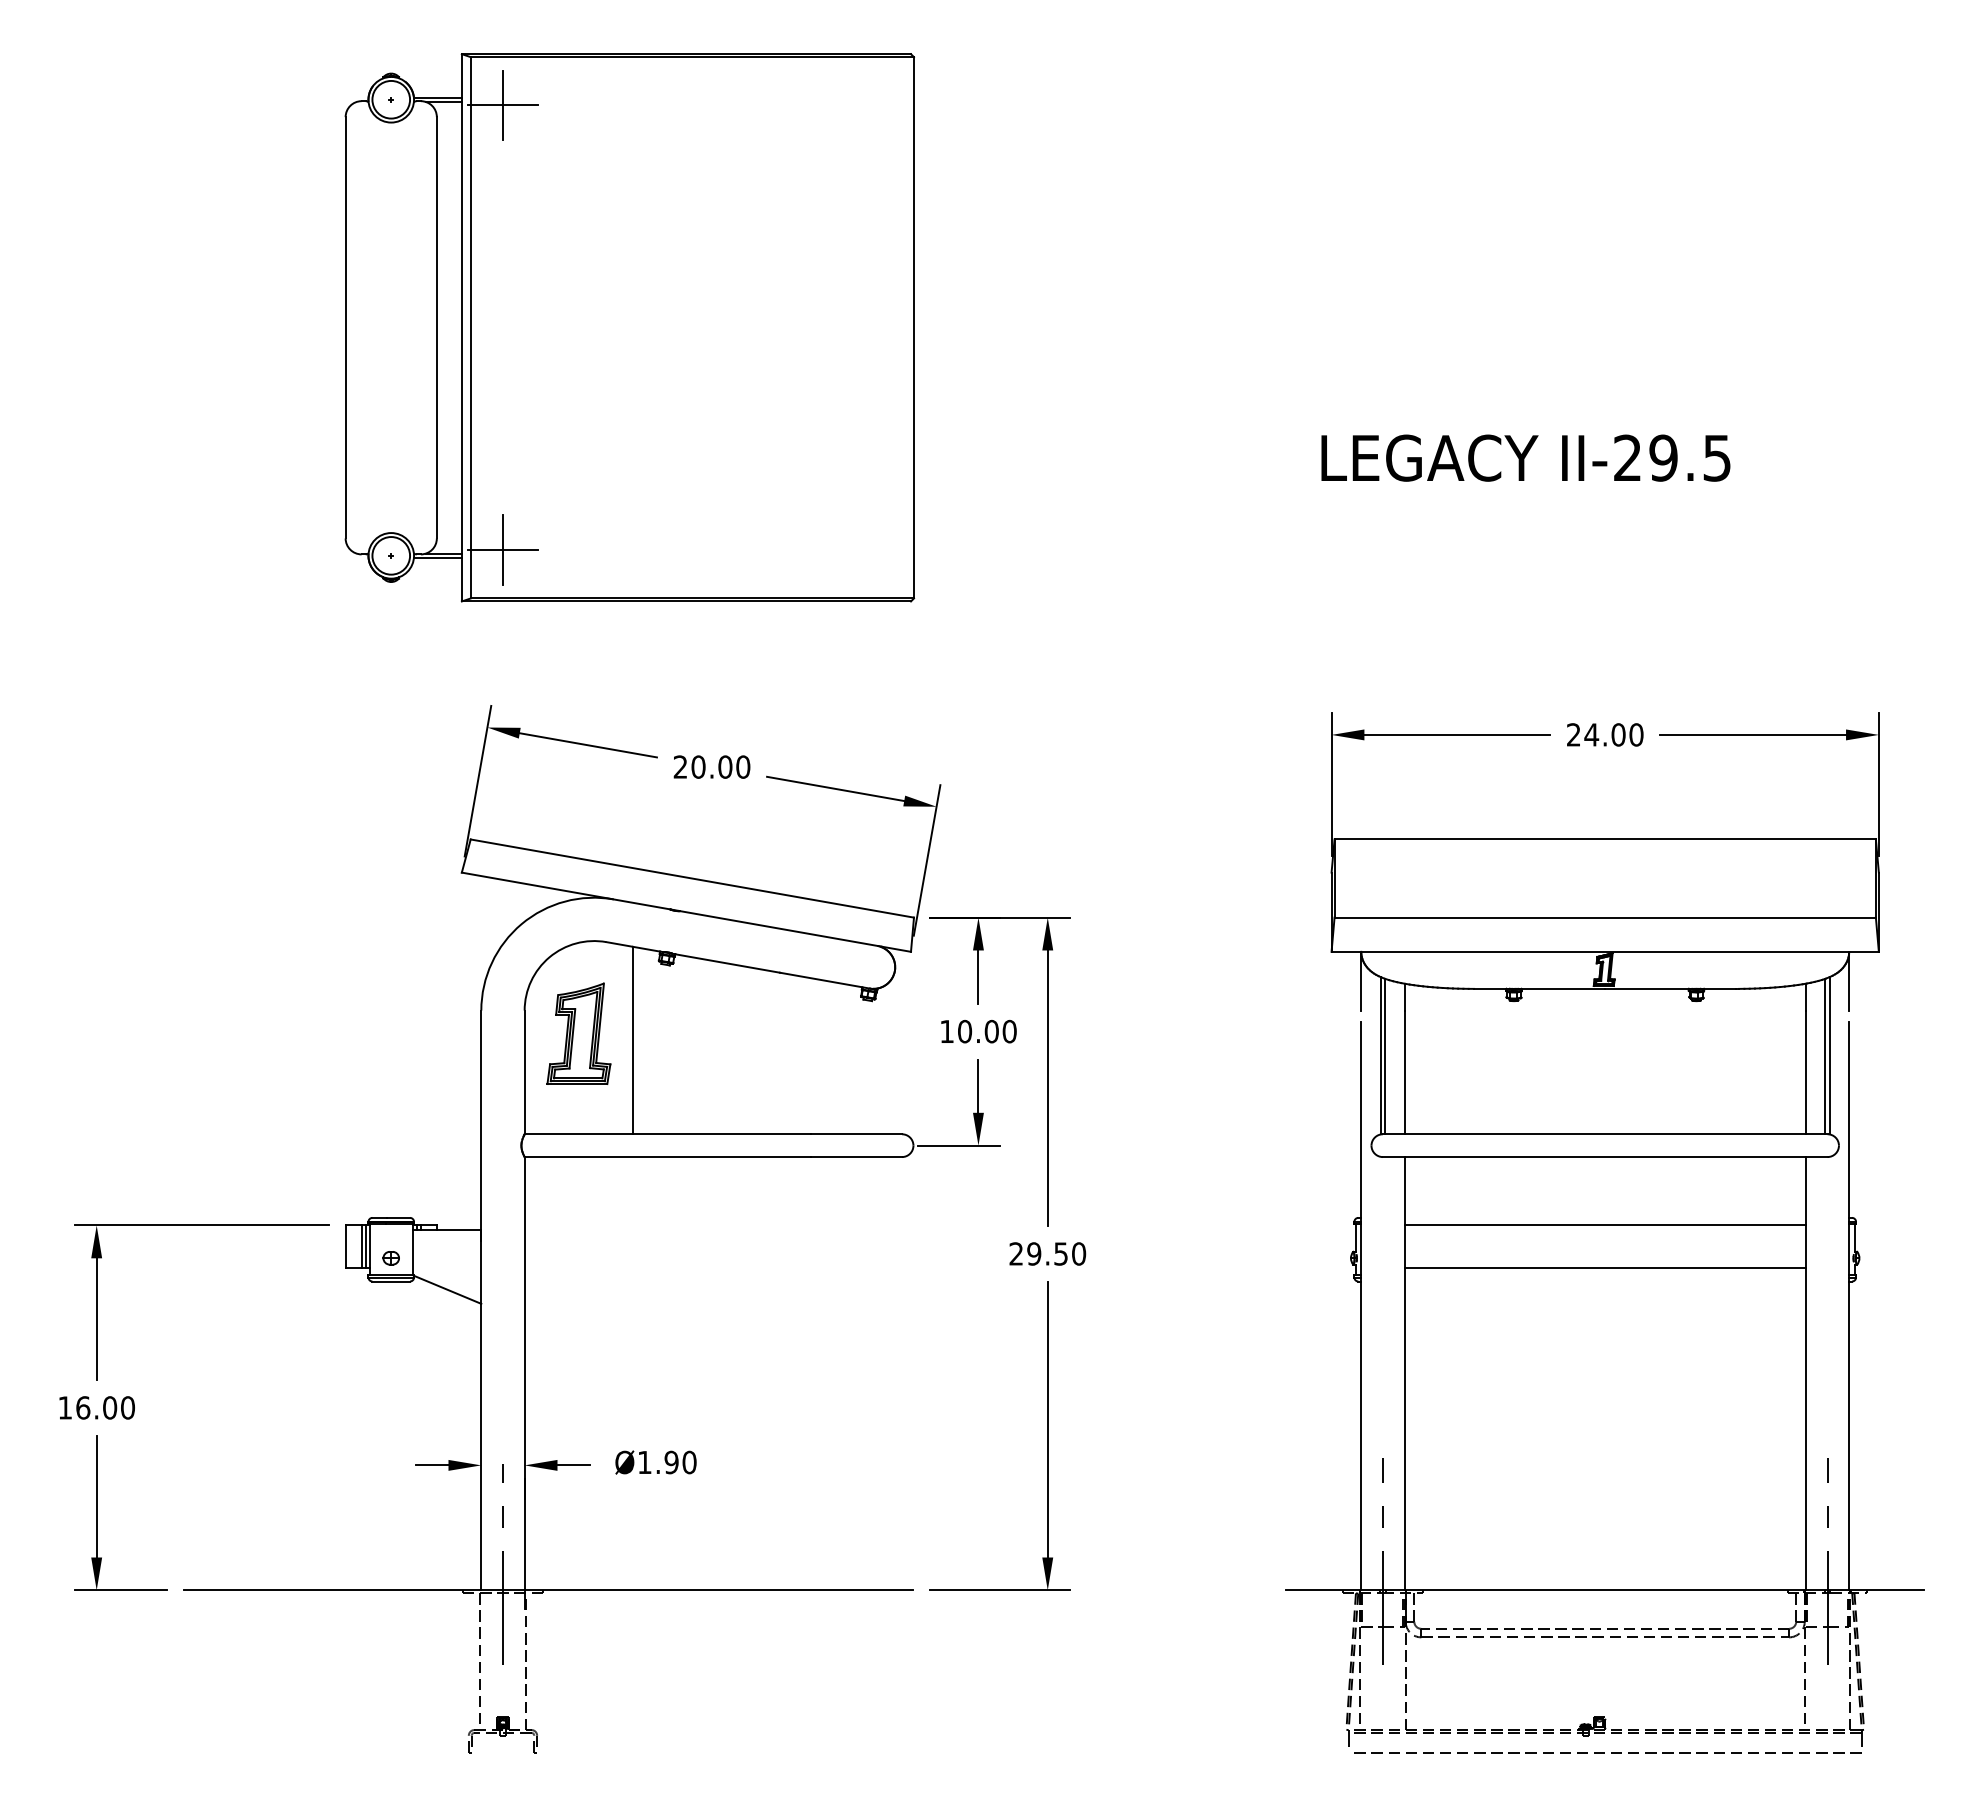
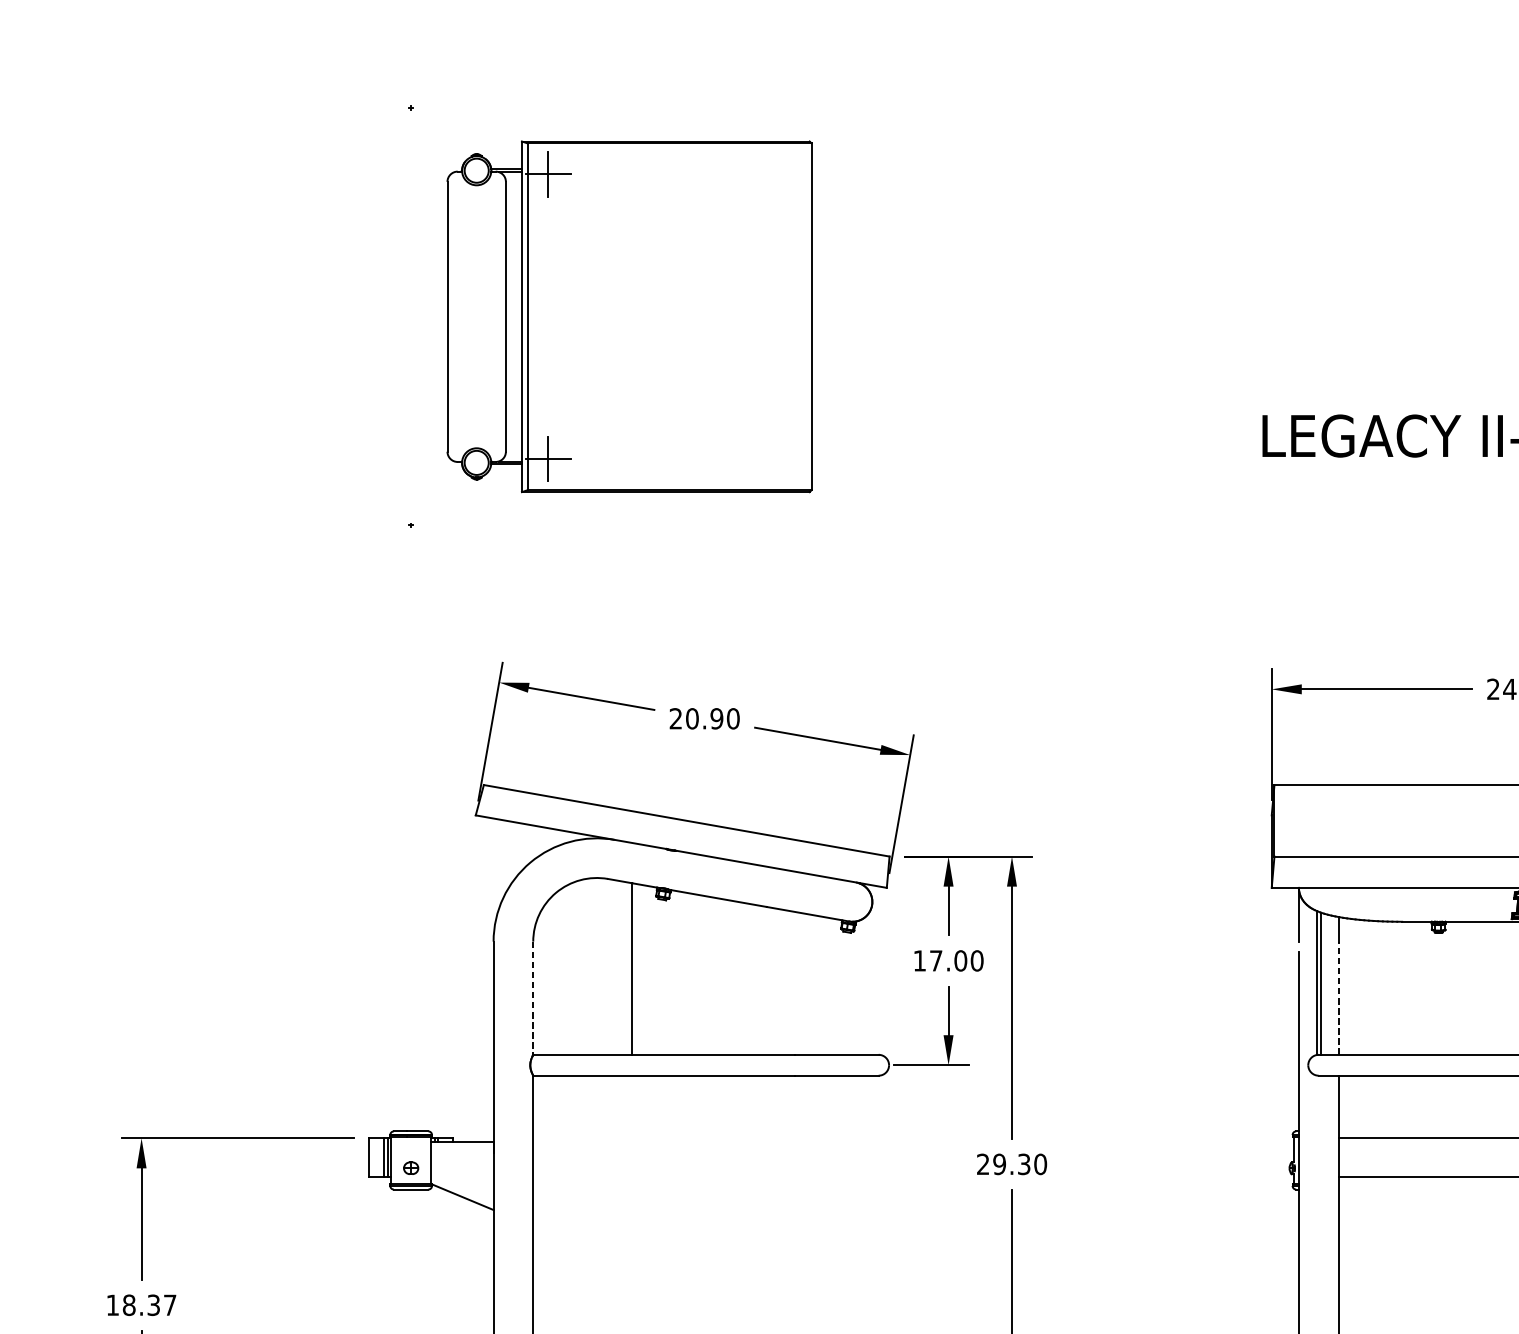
part: (629, 327) -> (629, 316), size x0.7
text: (725, 766) -> (717, 718), 20.00 -> 20.90
text: (965, 1031) -> (936, 960), 10.00 -> 17.00
part: (578, 1033) -> (582, 962), removed
line: (524, 1072) -> (533, 998), solid -> dashed
line: (1404, 1072) -> (1338, 998), solid -> dashed
text: (1061, 1253) -> (1024, 1163), 29.50 -> 29.30
text: (105, 1407) -> (149, 1304), 16.00 -> 18.37

